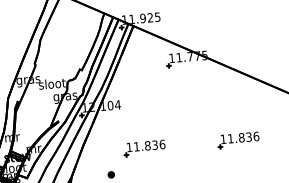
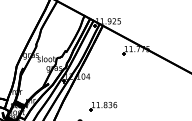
part: (238, 140) -> (165, 106), removed

